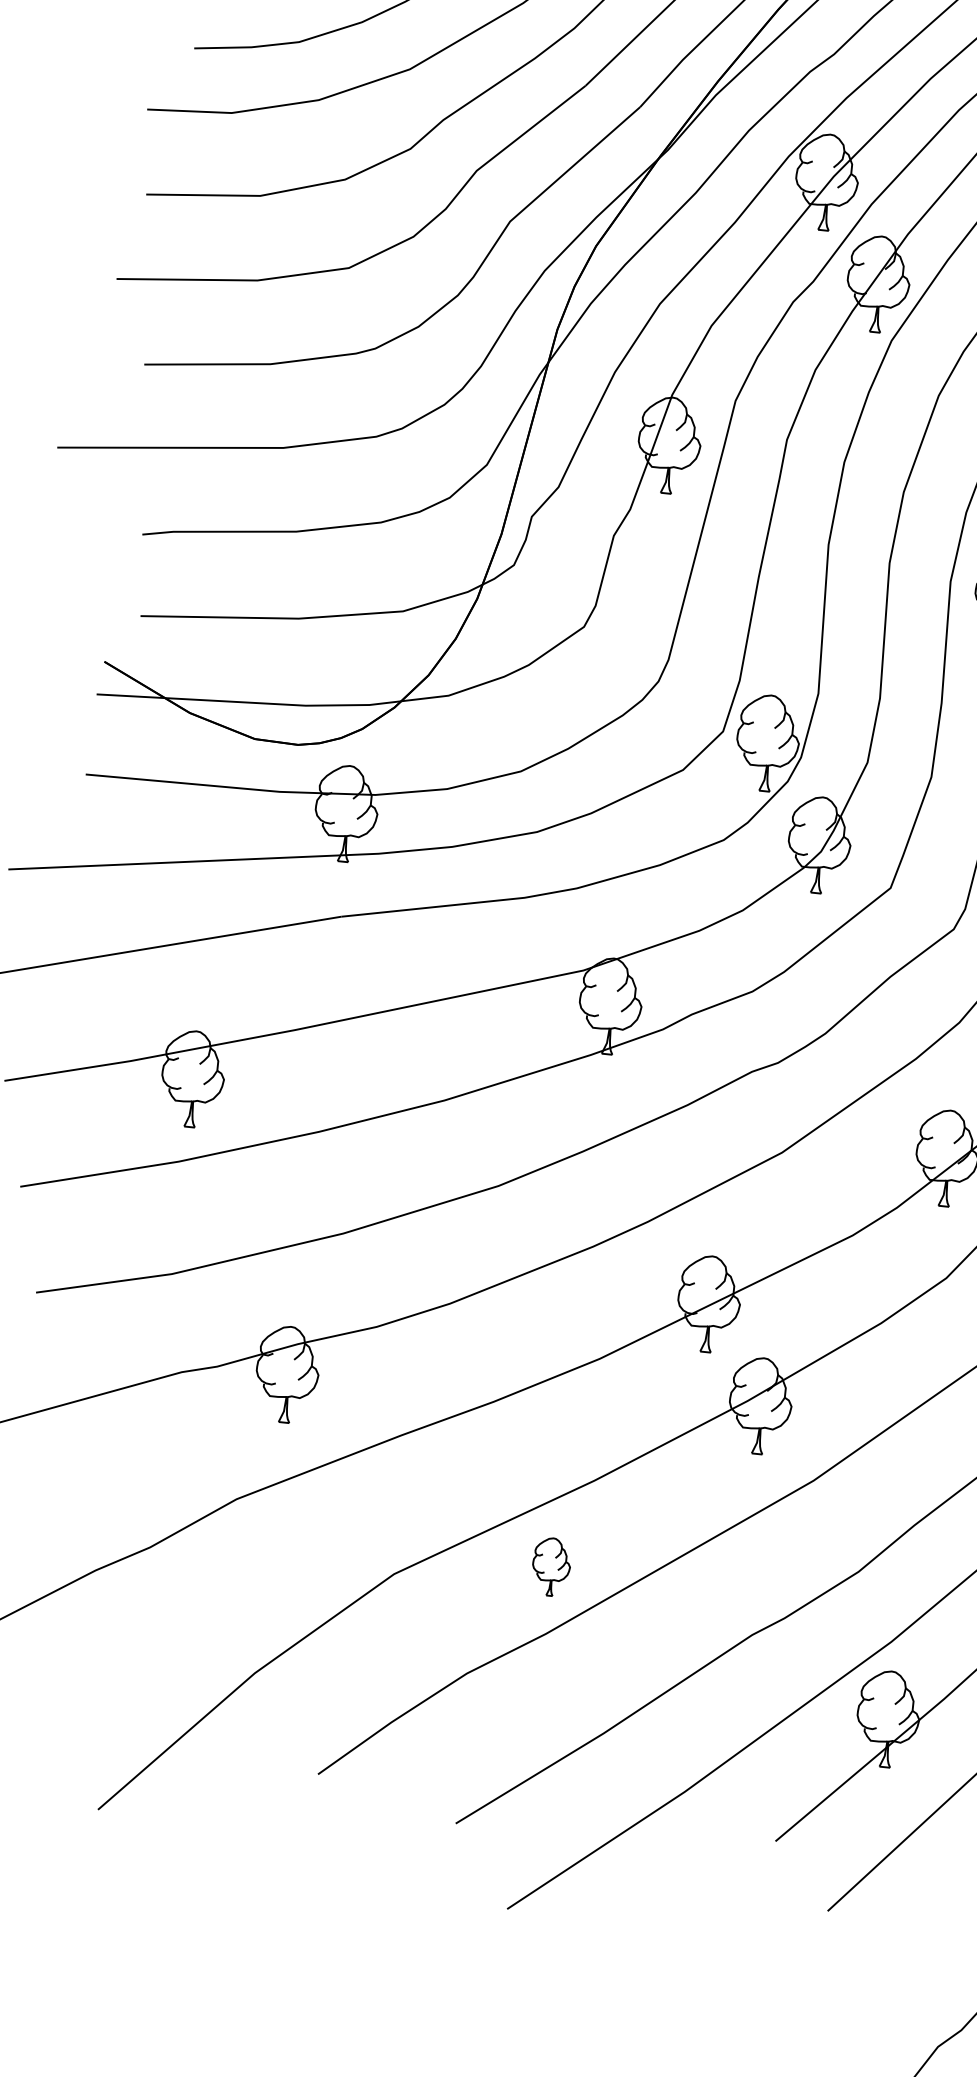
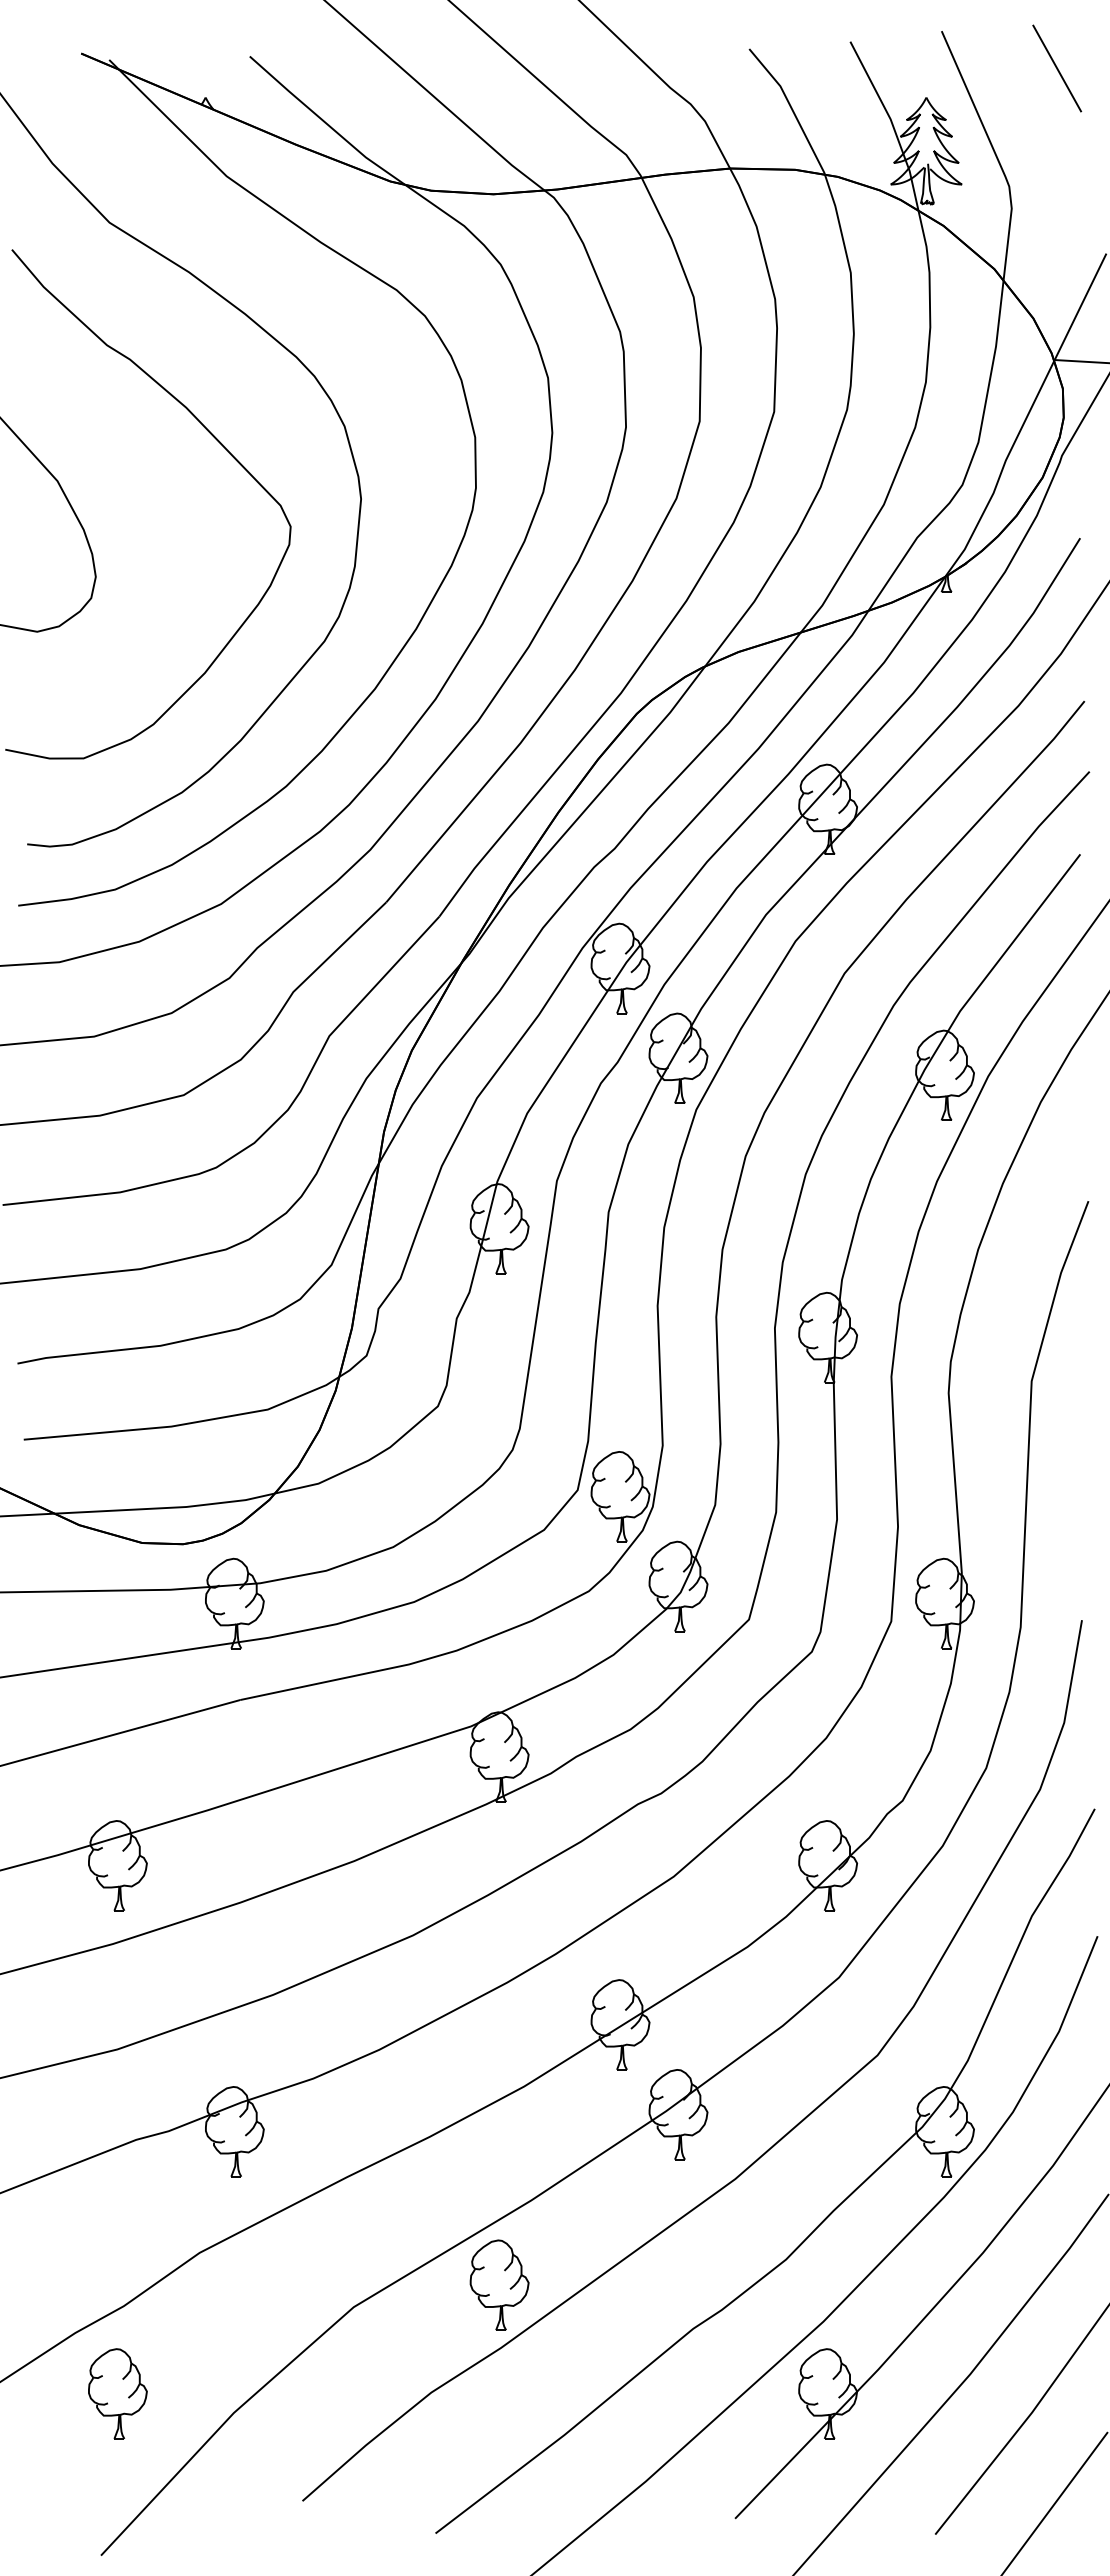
part: (551, 1566) -> (499, 2284), size x1.67
part: (133, 1639) -> (117, 2393), added

